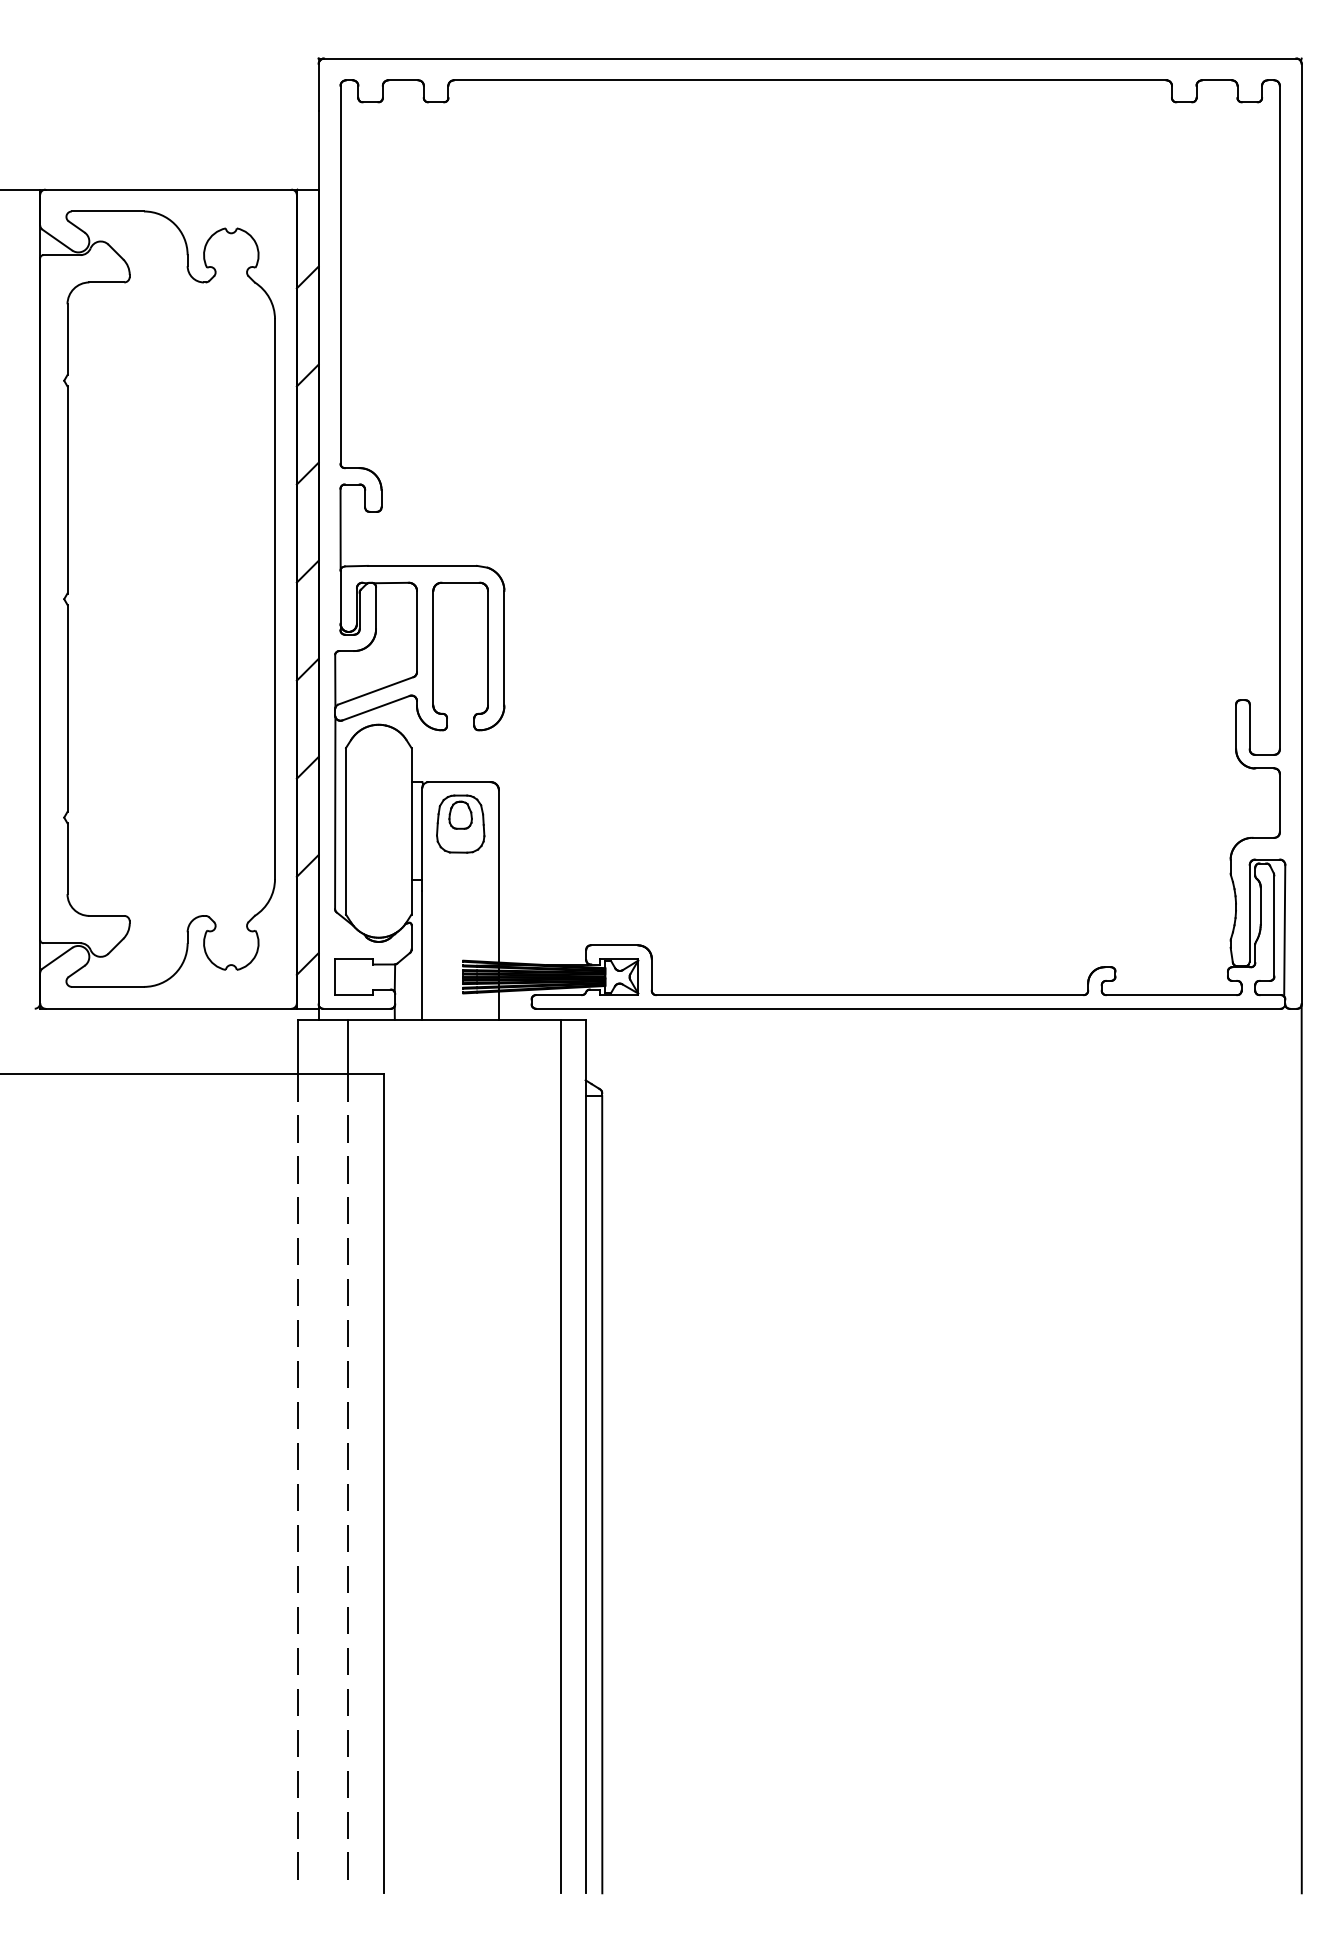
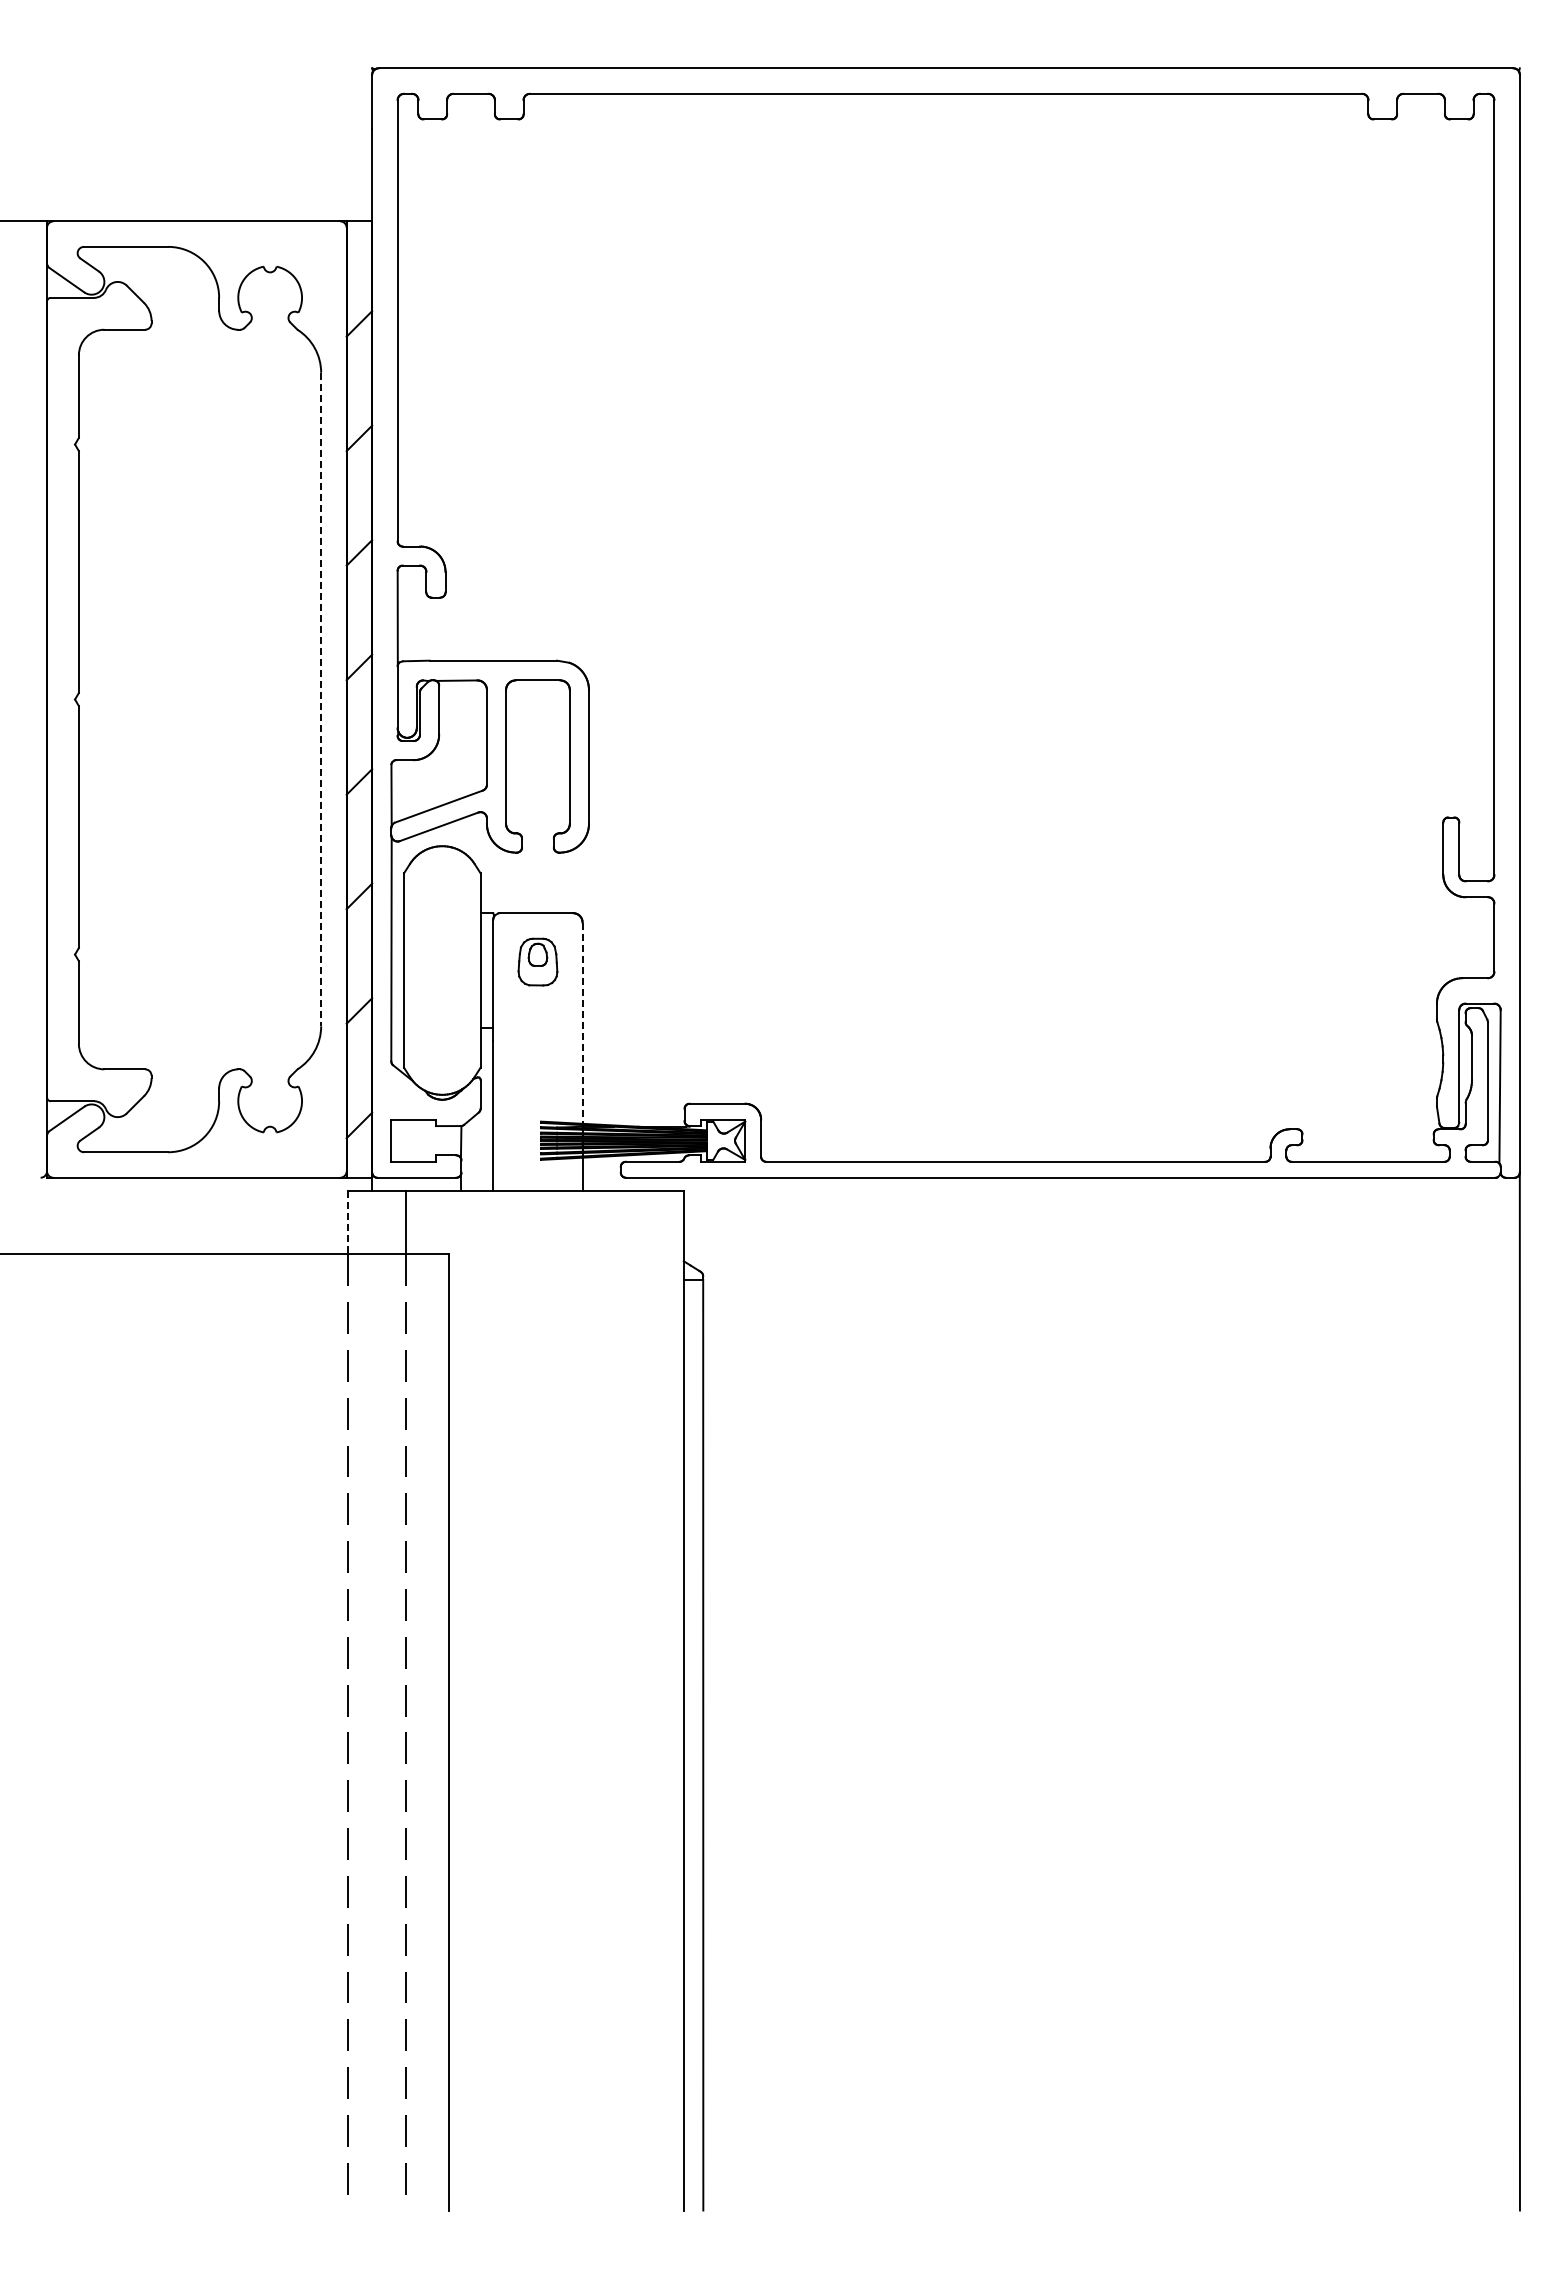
line: (275, 599) -> (321, 699), solid -> dashed
part: (460, 823) -> (537, 961), size x0.7
line: (498, 876) -> (582, 1023), solid -> dashed
line: (297, 1047) -> (347, 1222), solid -> dashed
line: (561, 1456) -> (655, 1700), removed

